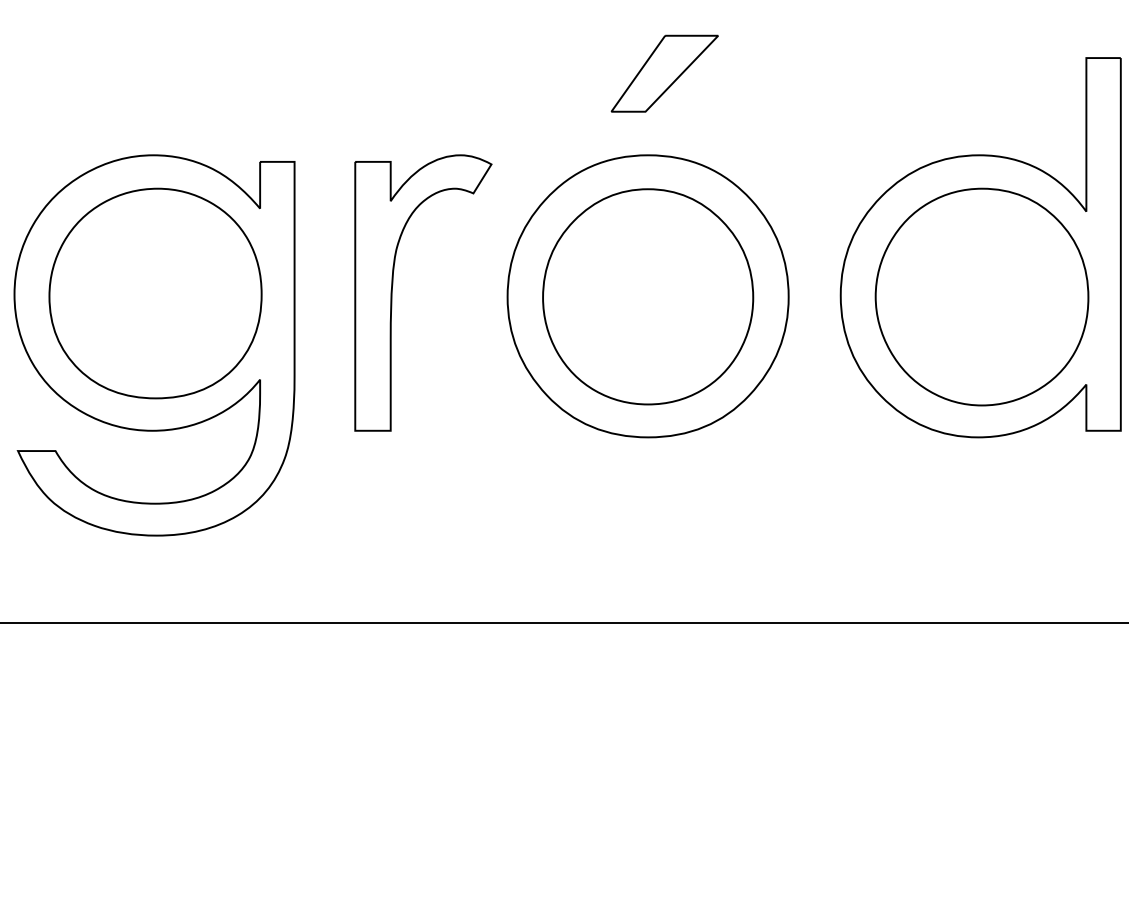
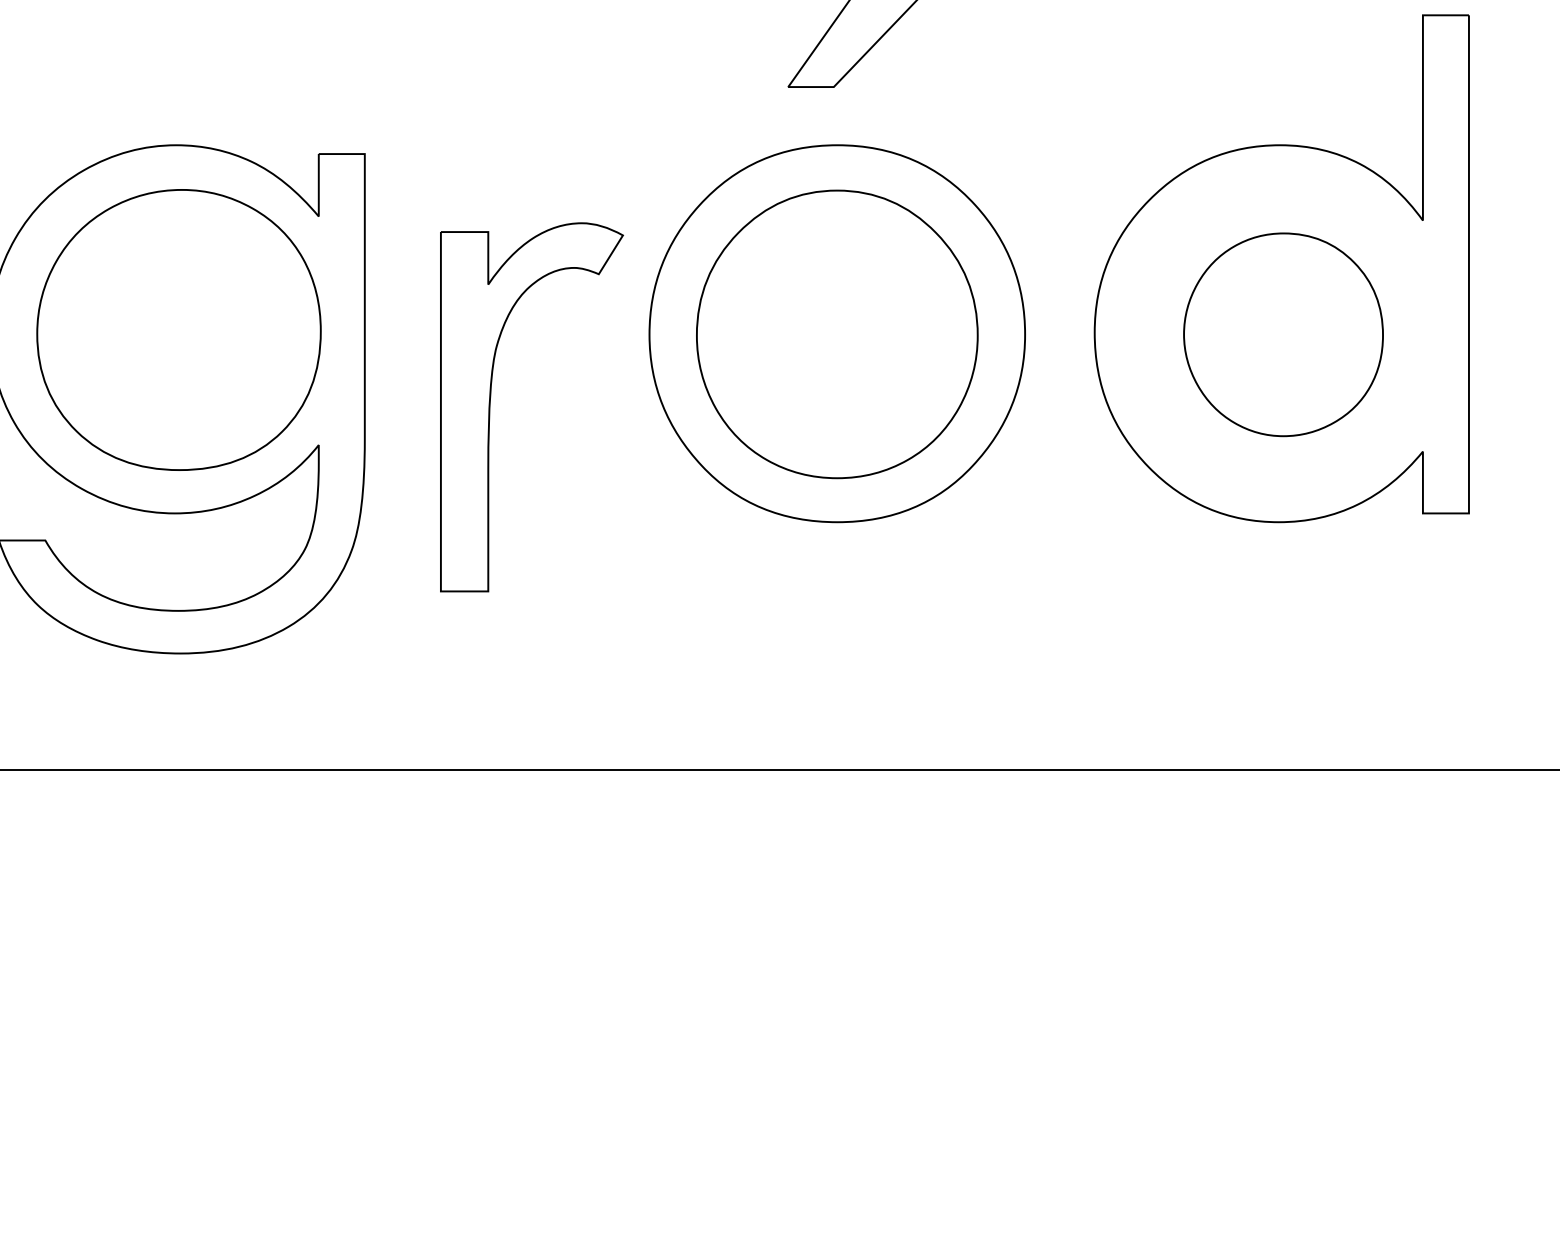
part: (392, 293) -> (490, 407), moved
part: (982, 296) -> (1283, 334), size x0.7

